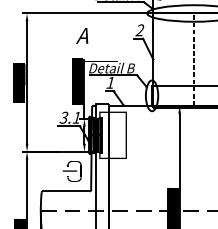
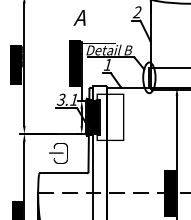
part: (71, 170) -> (57, 152), moved

